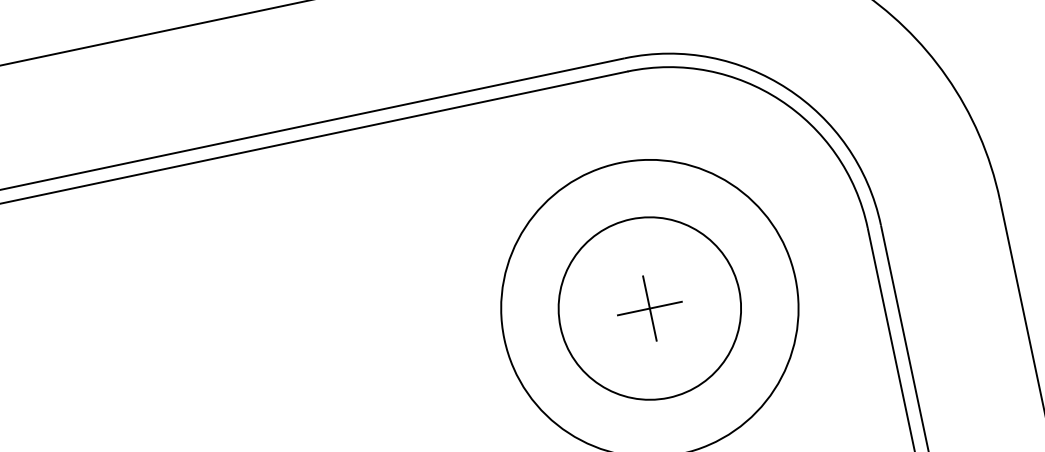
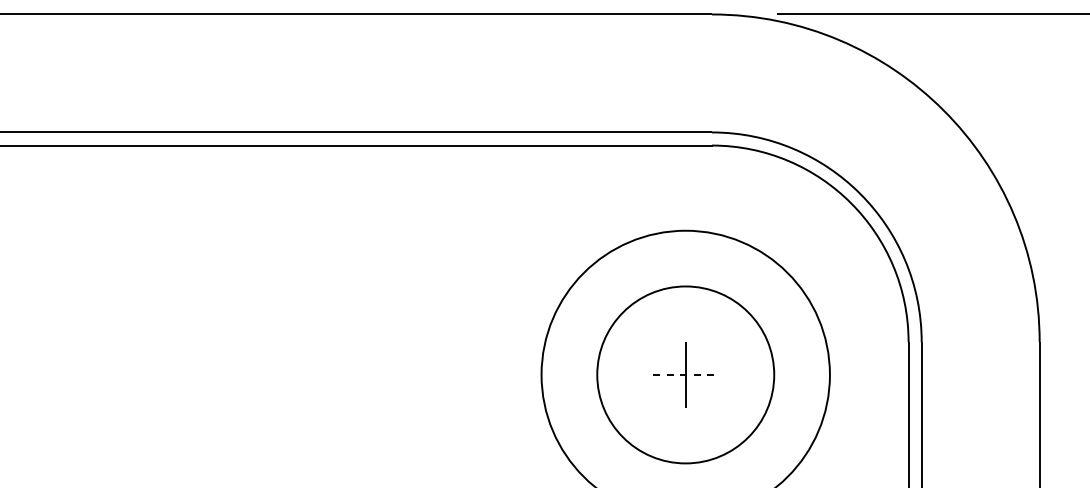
line: (649, 308) -> (685, 374), solid -> dashed

